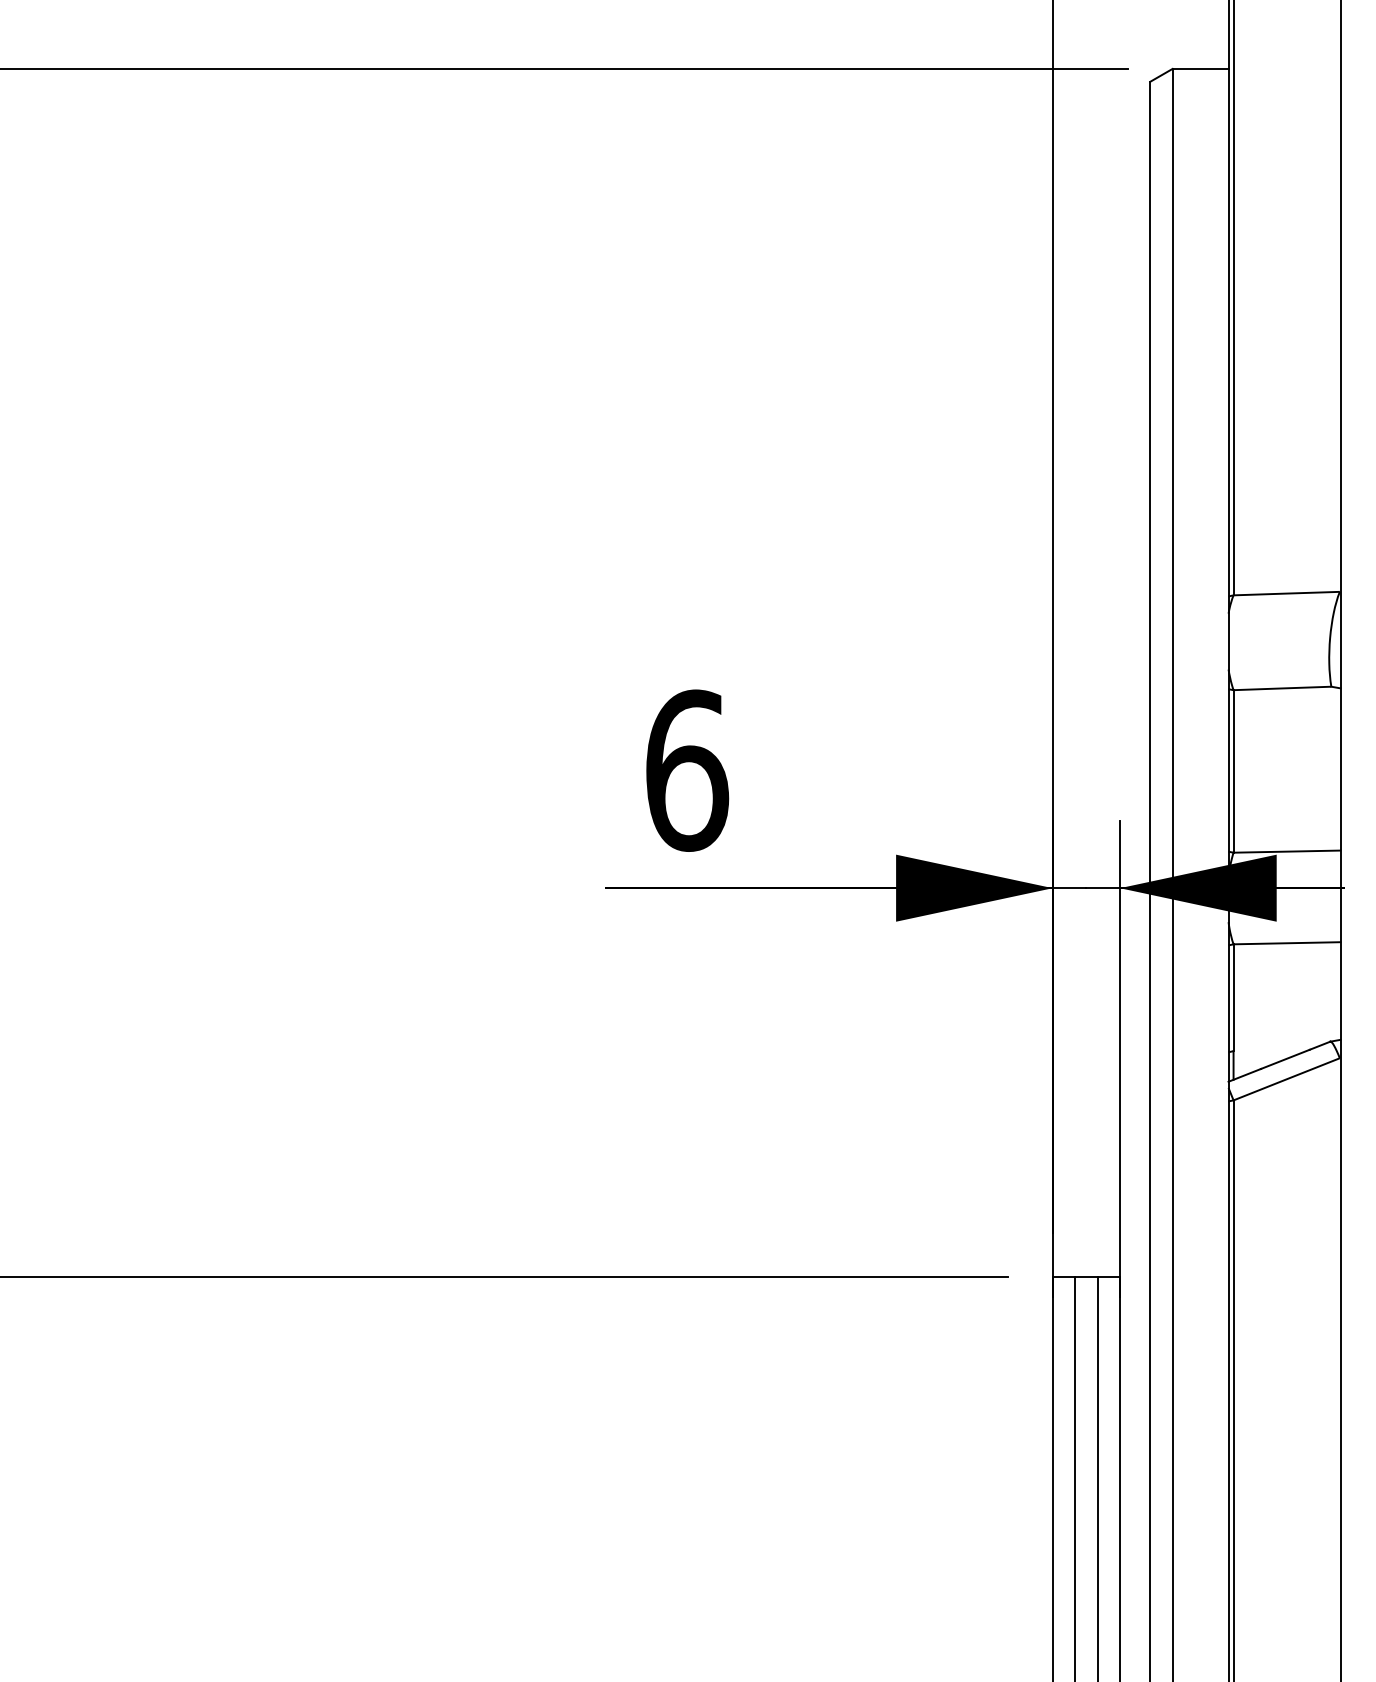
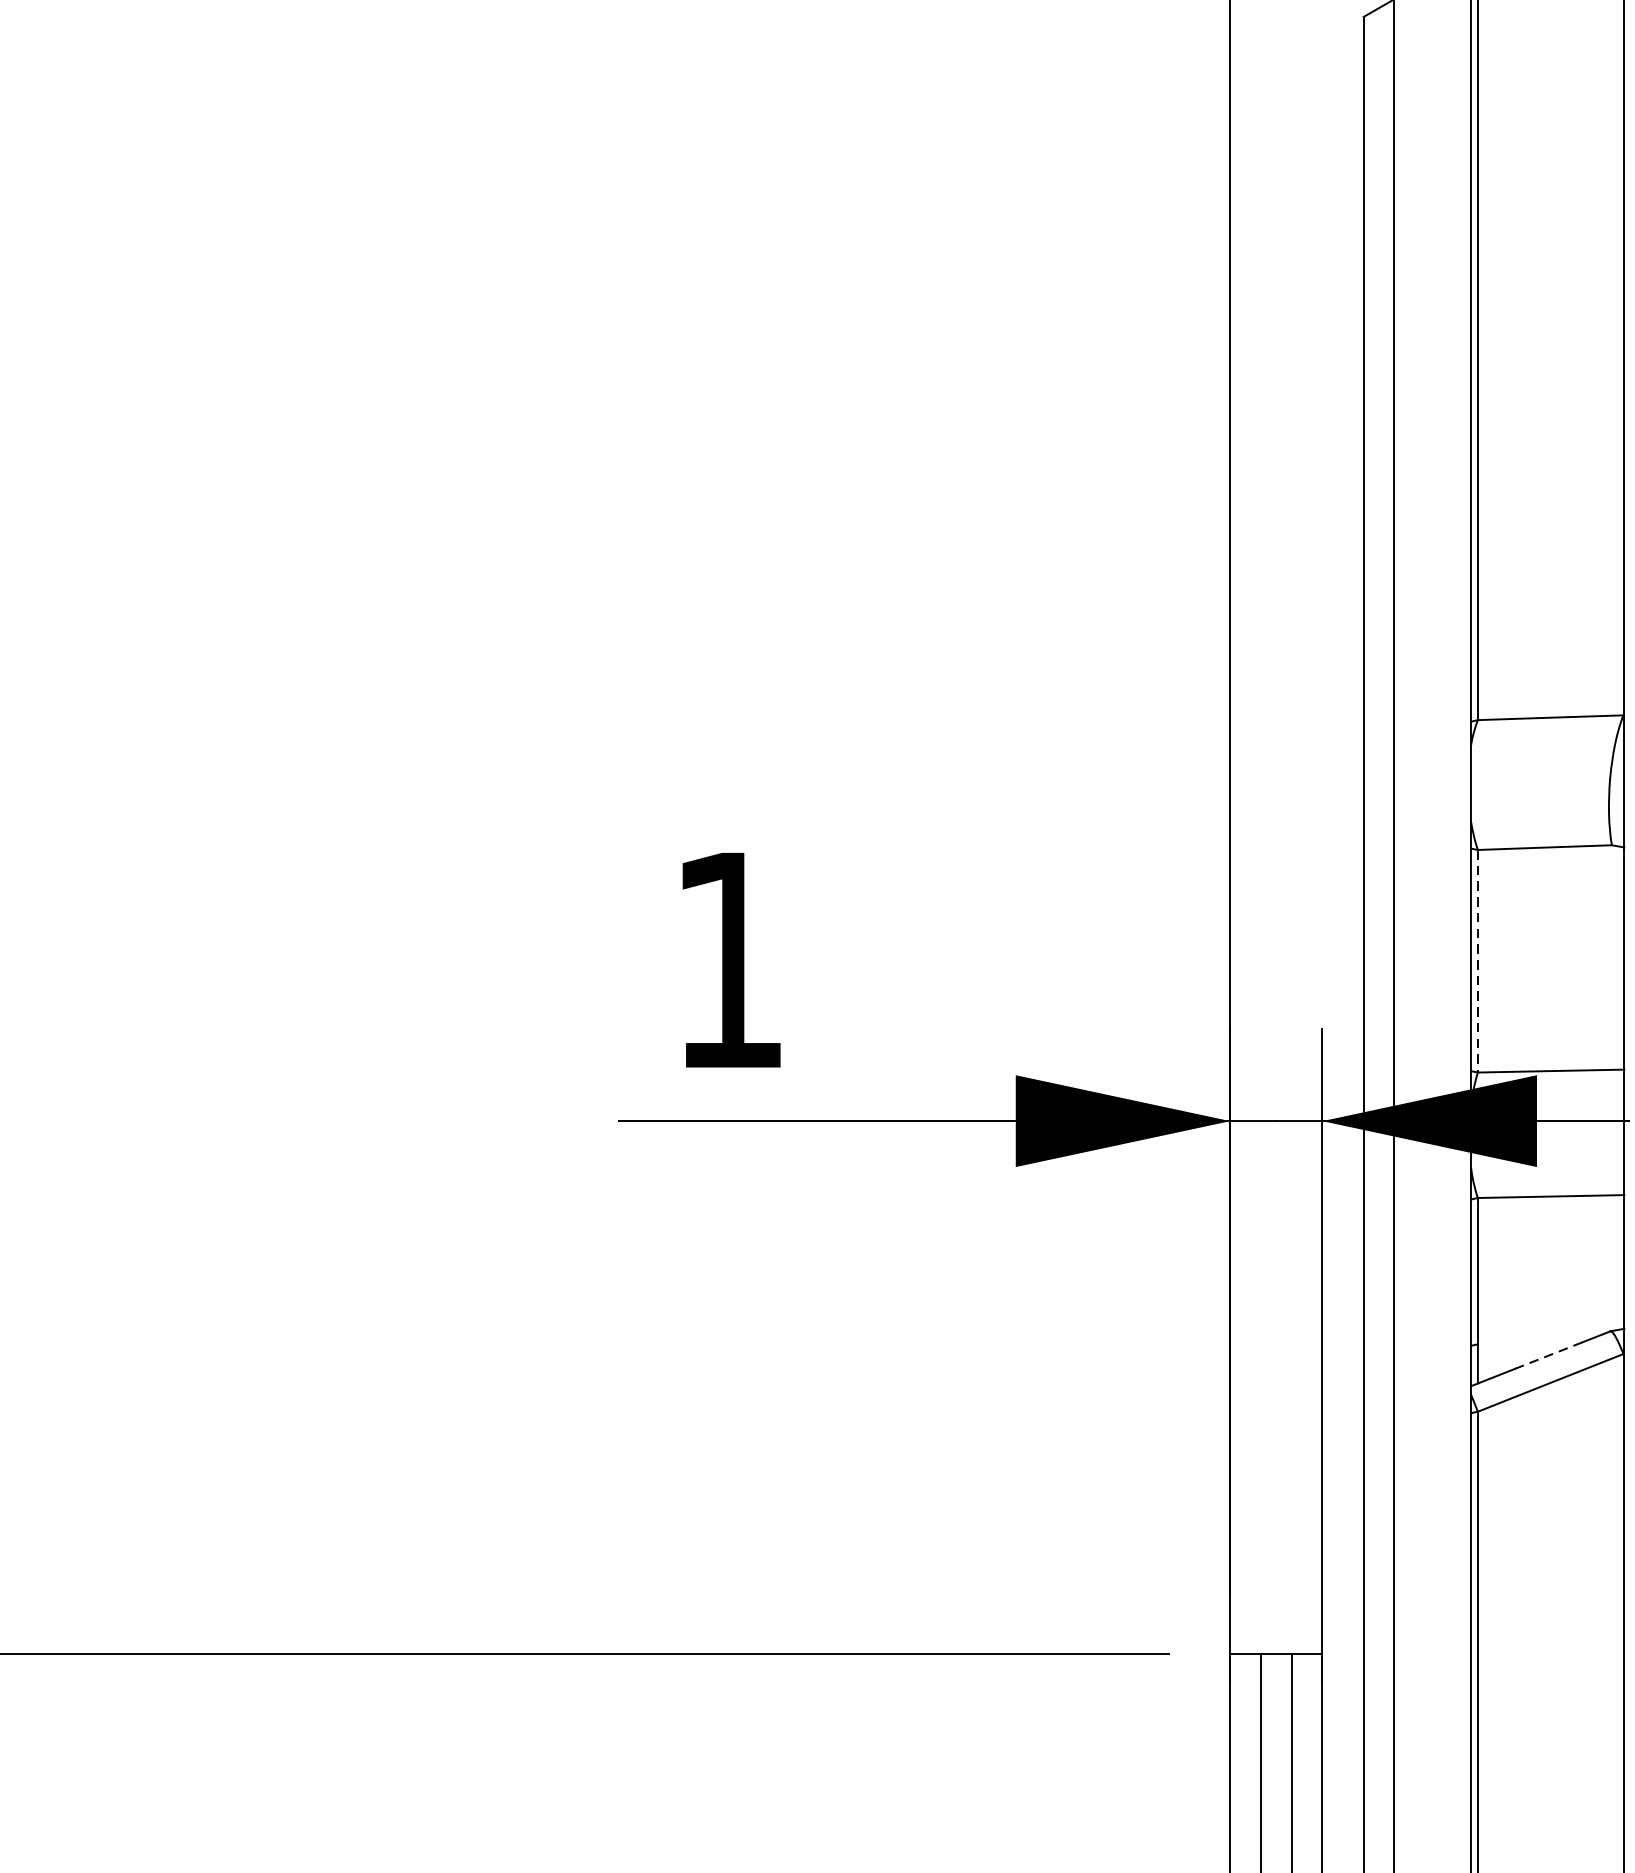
text: (687, 770) -> (730, 959), 6 -> 1
line: (1233, 771) -> (1477, 961), solid -> dashed
line: (1284, 1059) -> (1547, 1355), solid -> dashed

